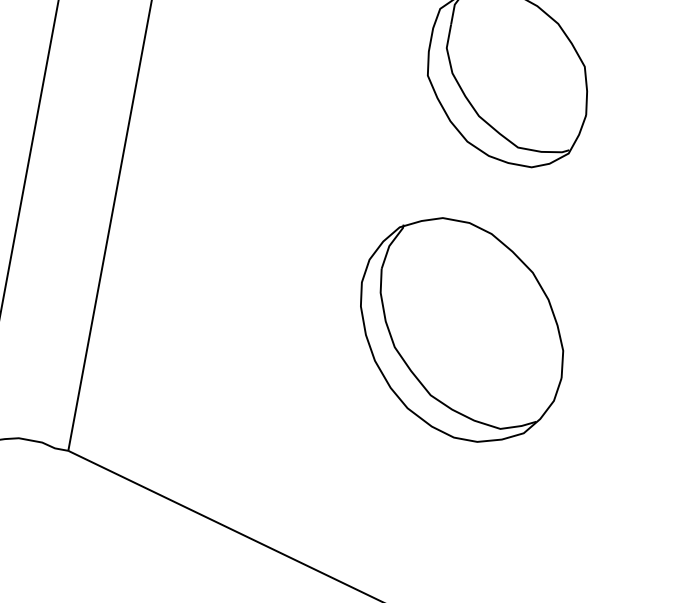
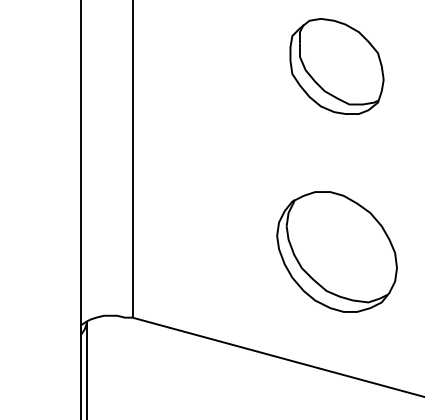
part: (460, 329) -> (336, 251), moved

